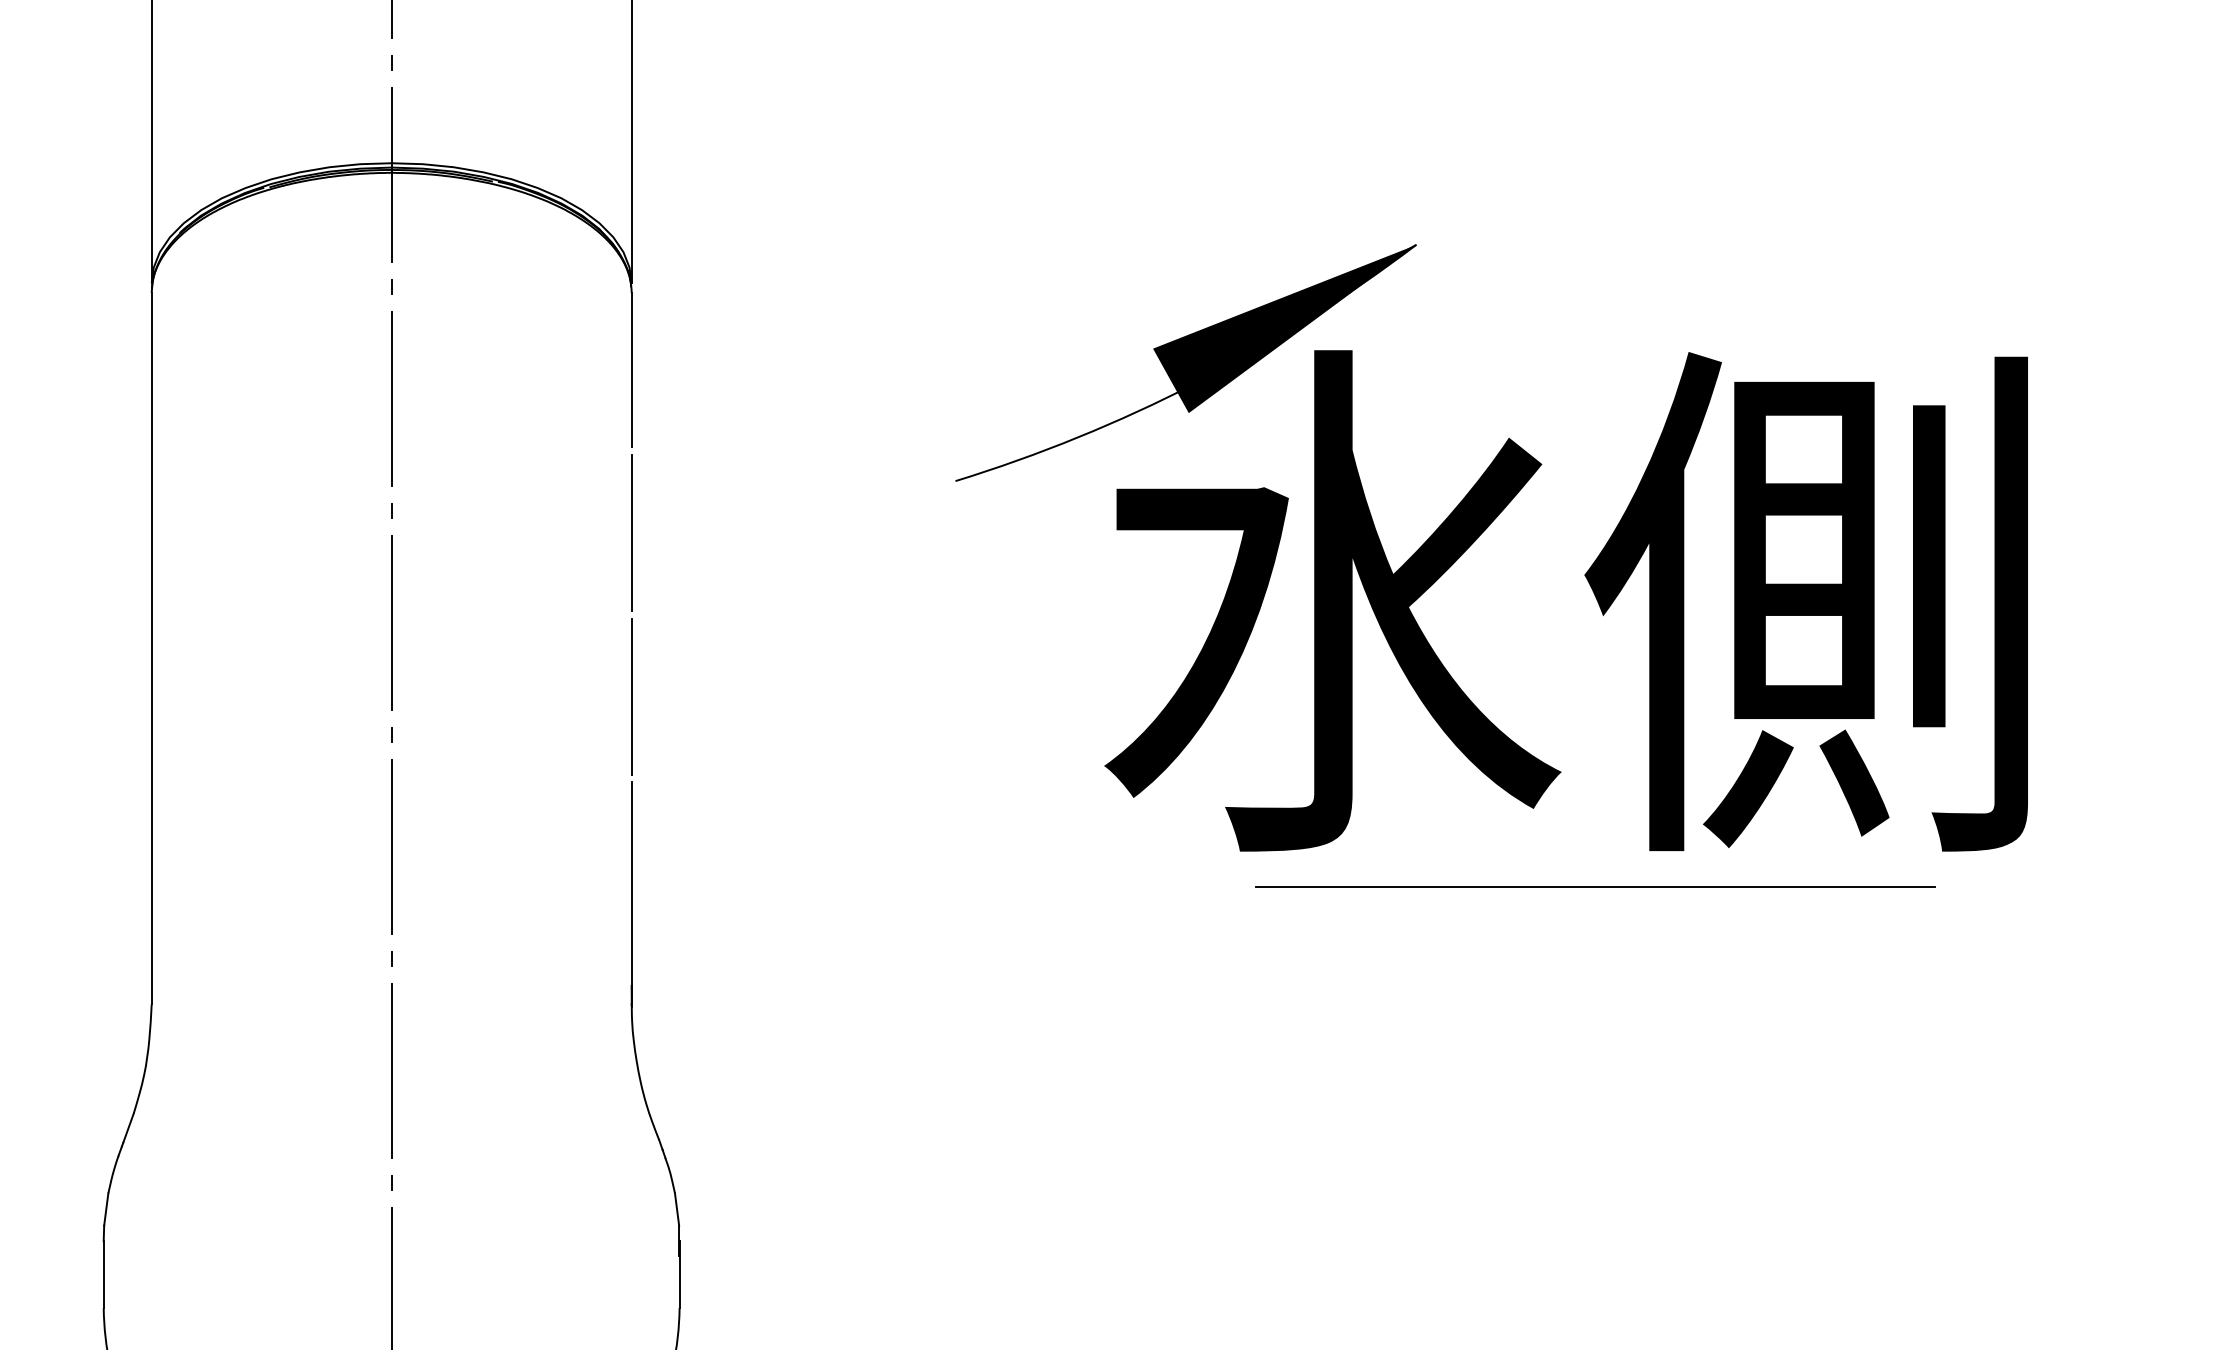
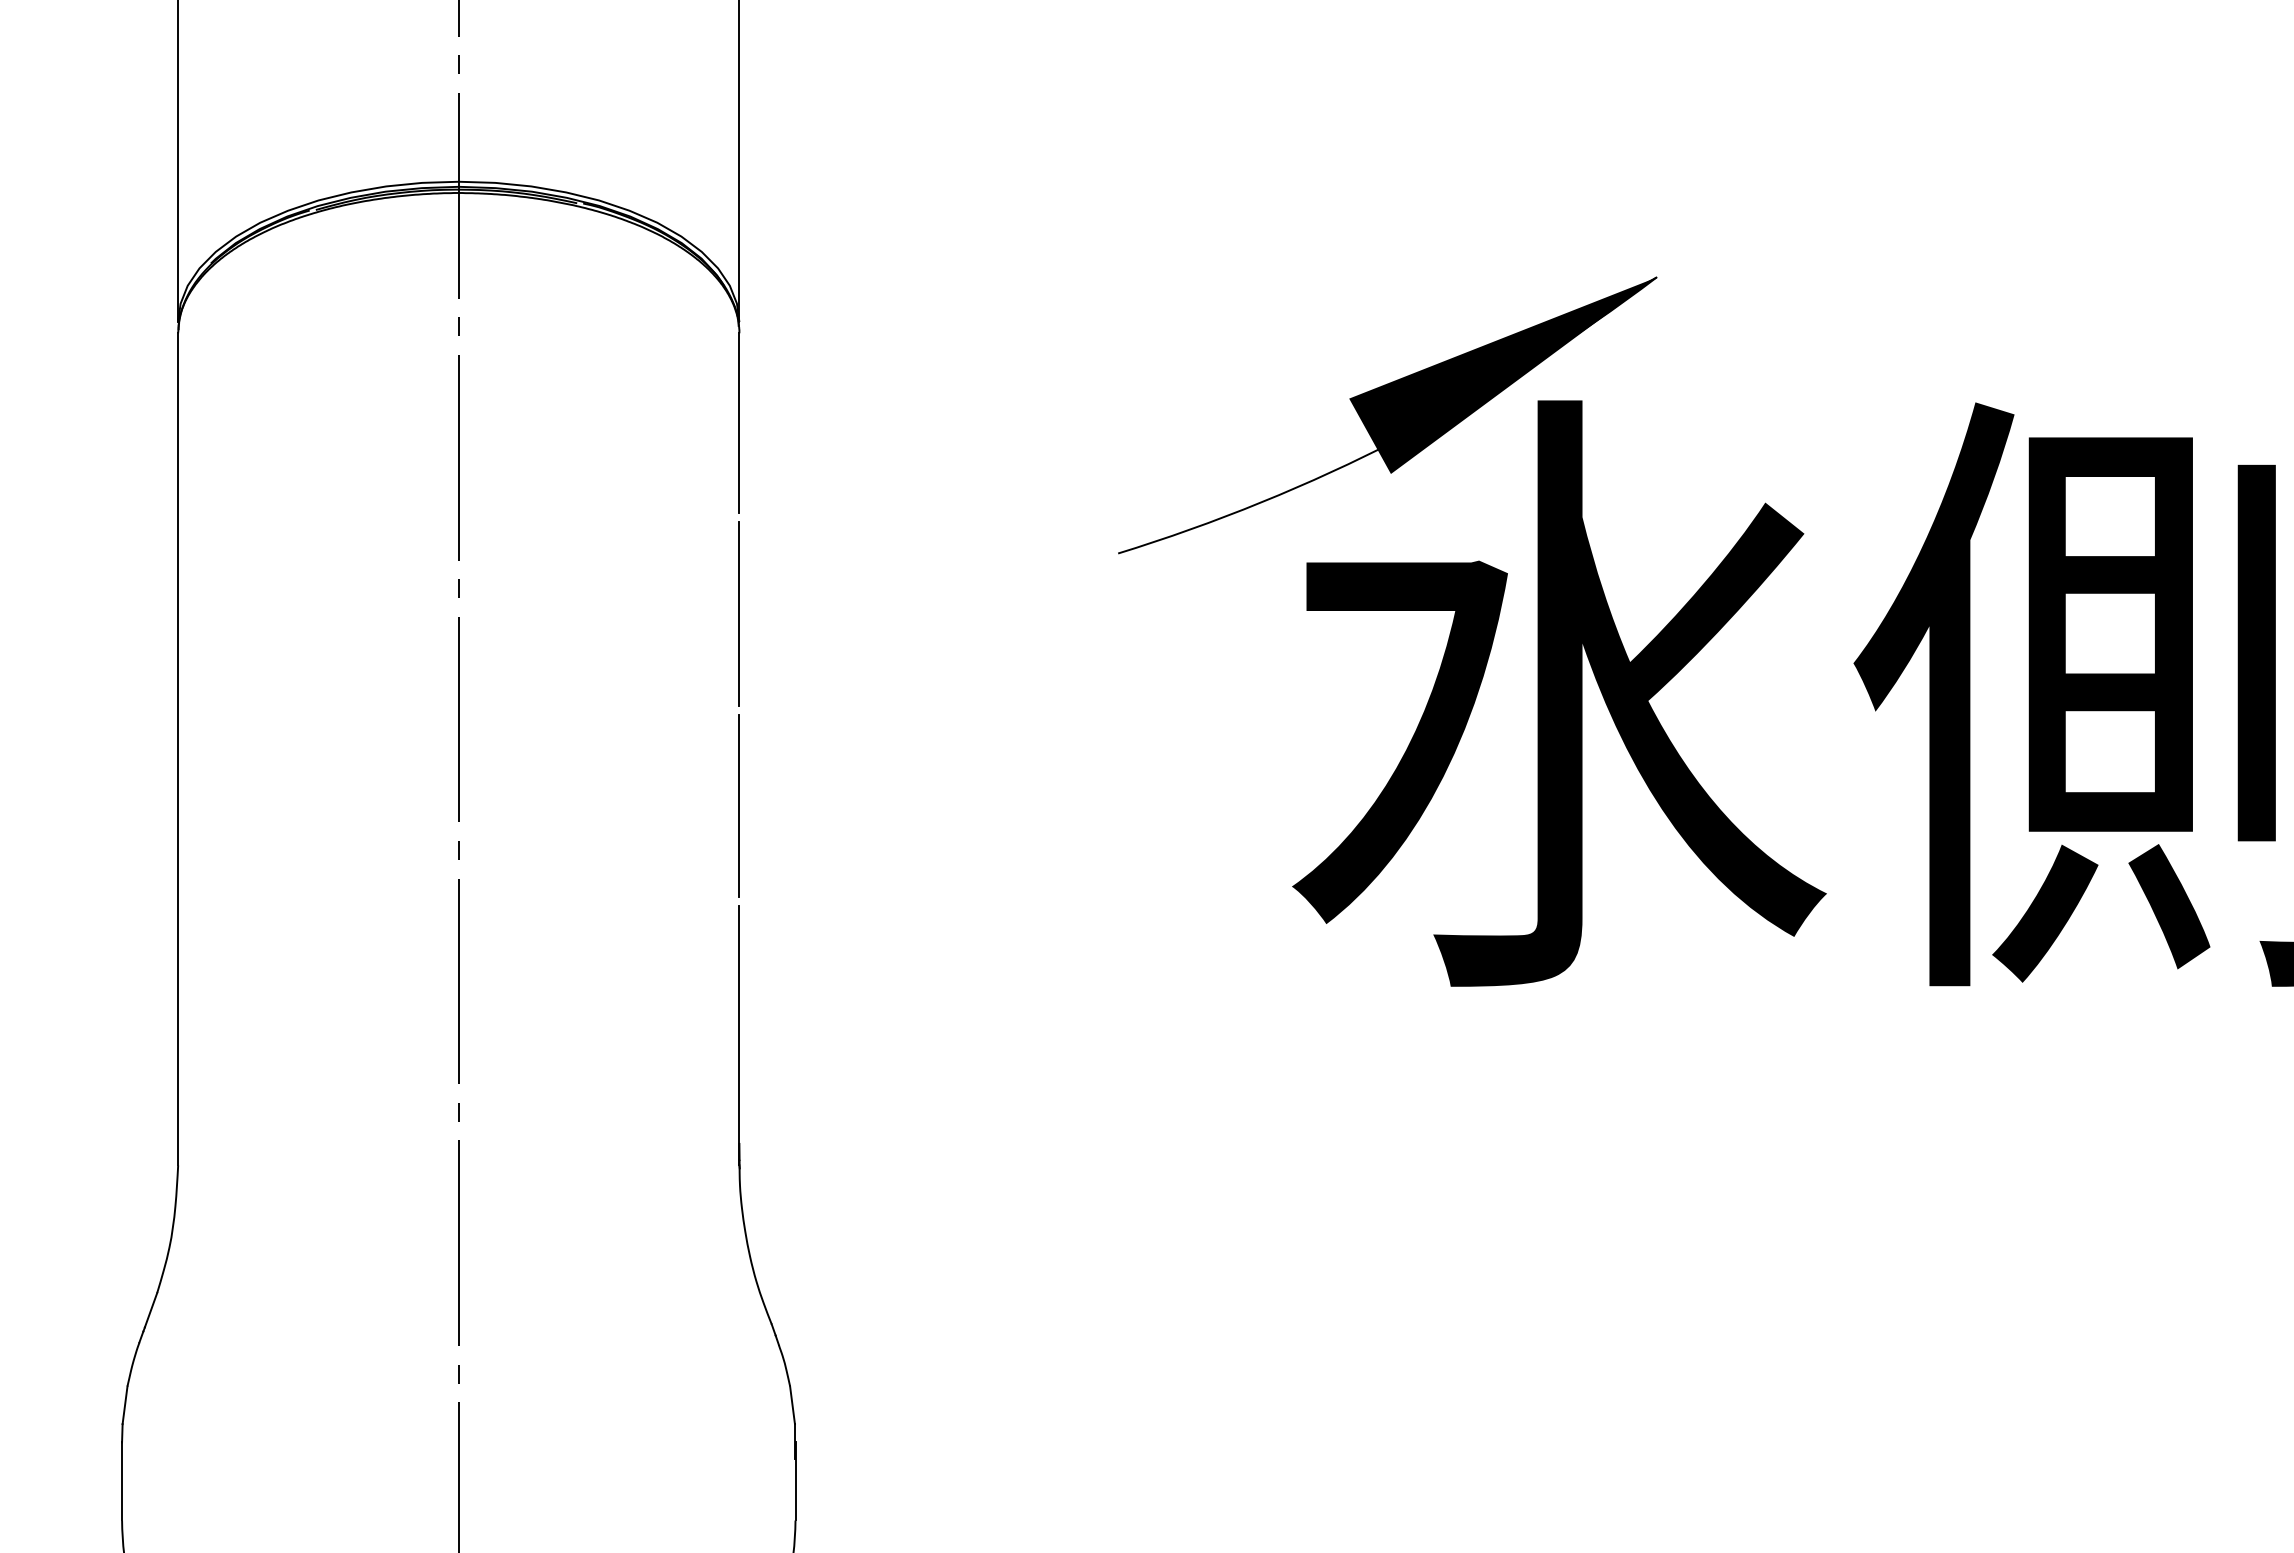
line: (1595, 887) -> (1866, 1028), removed

